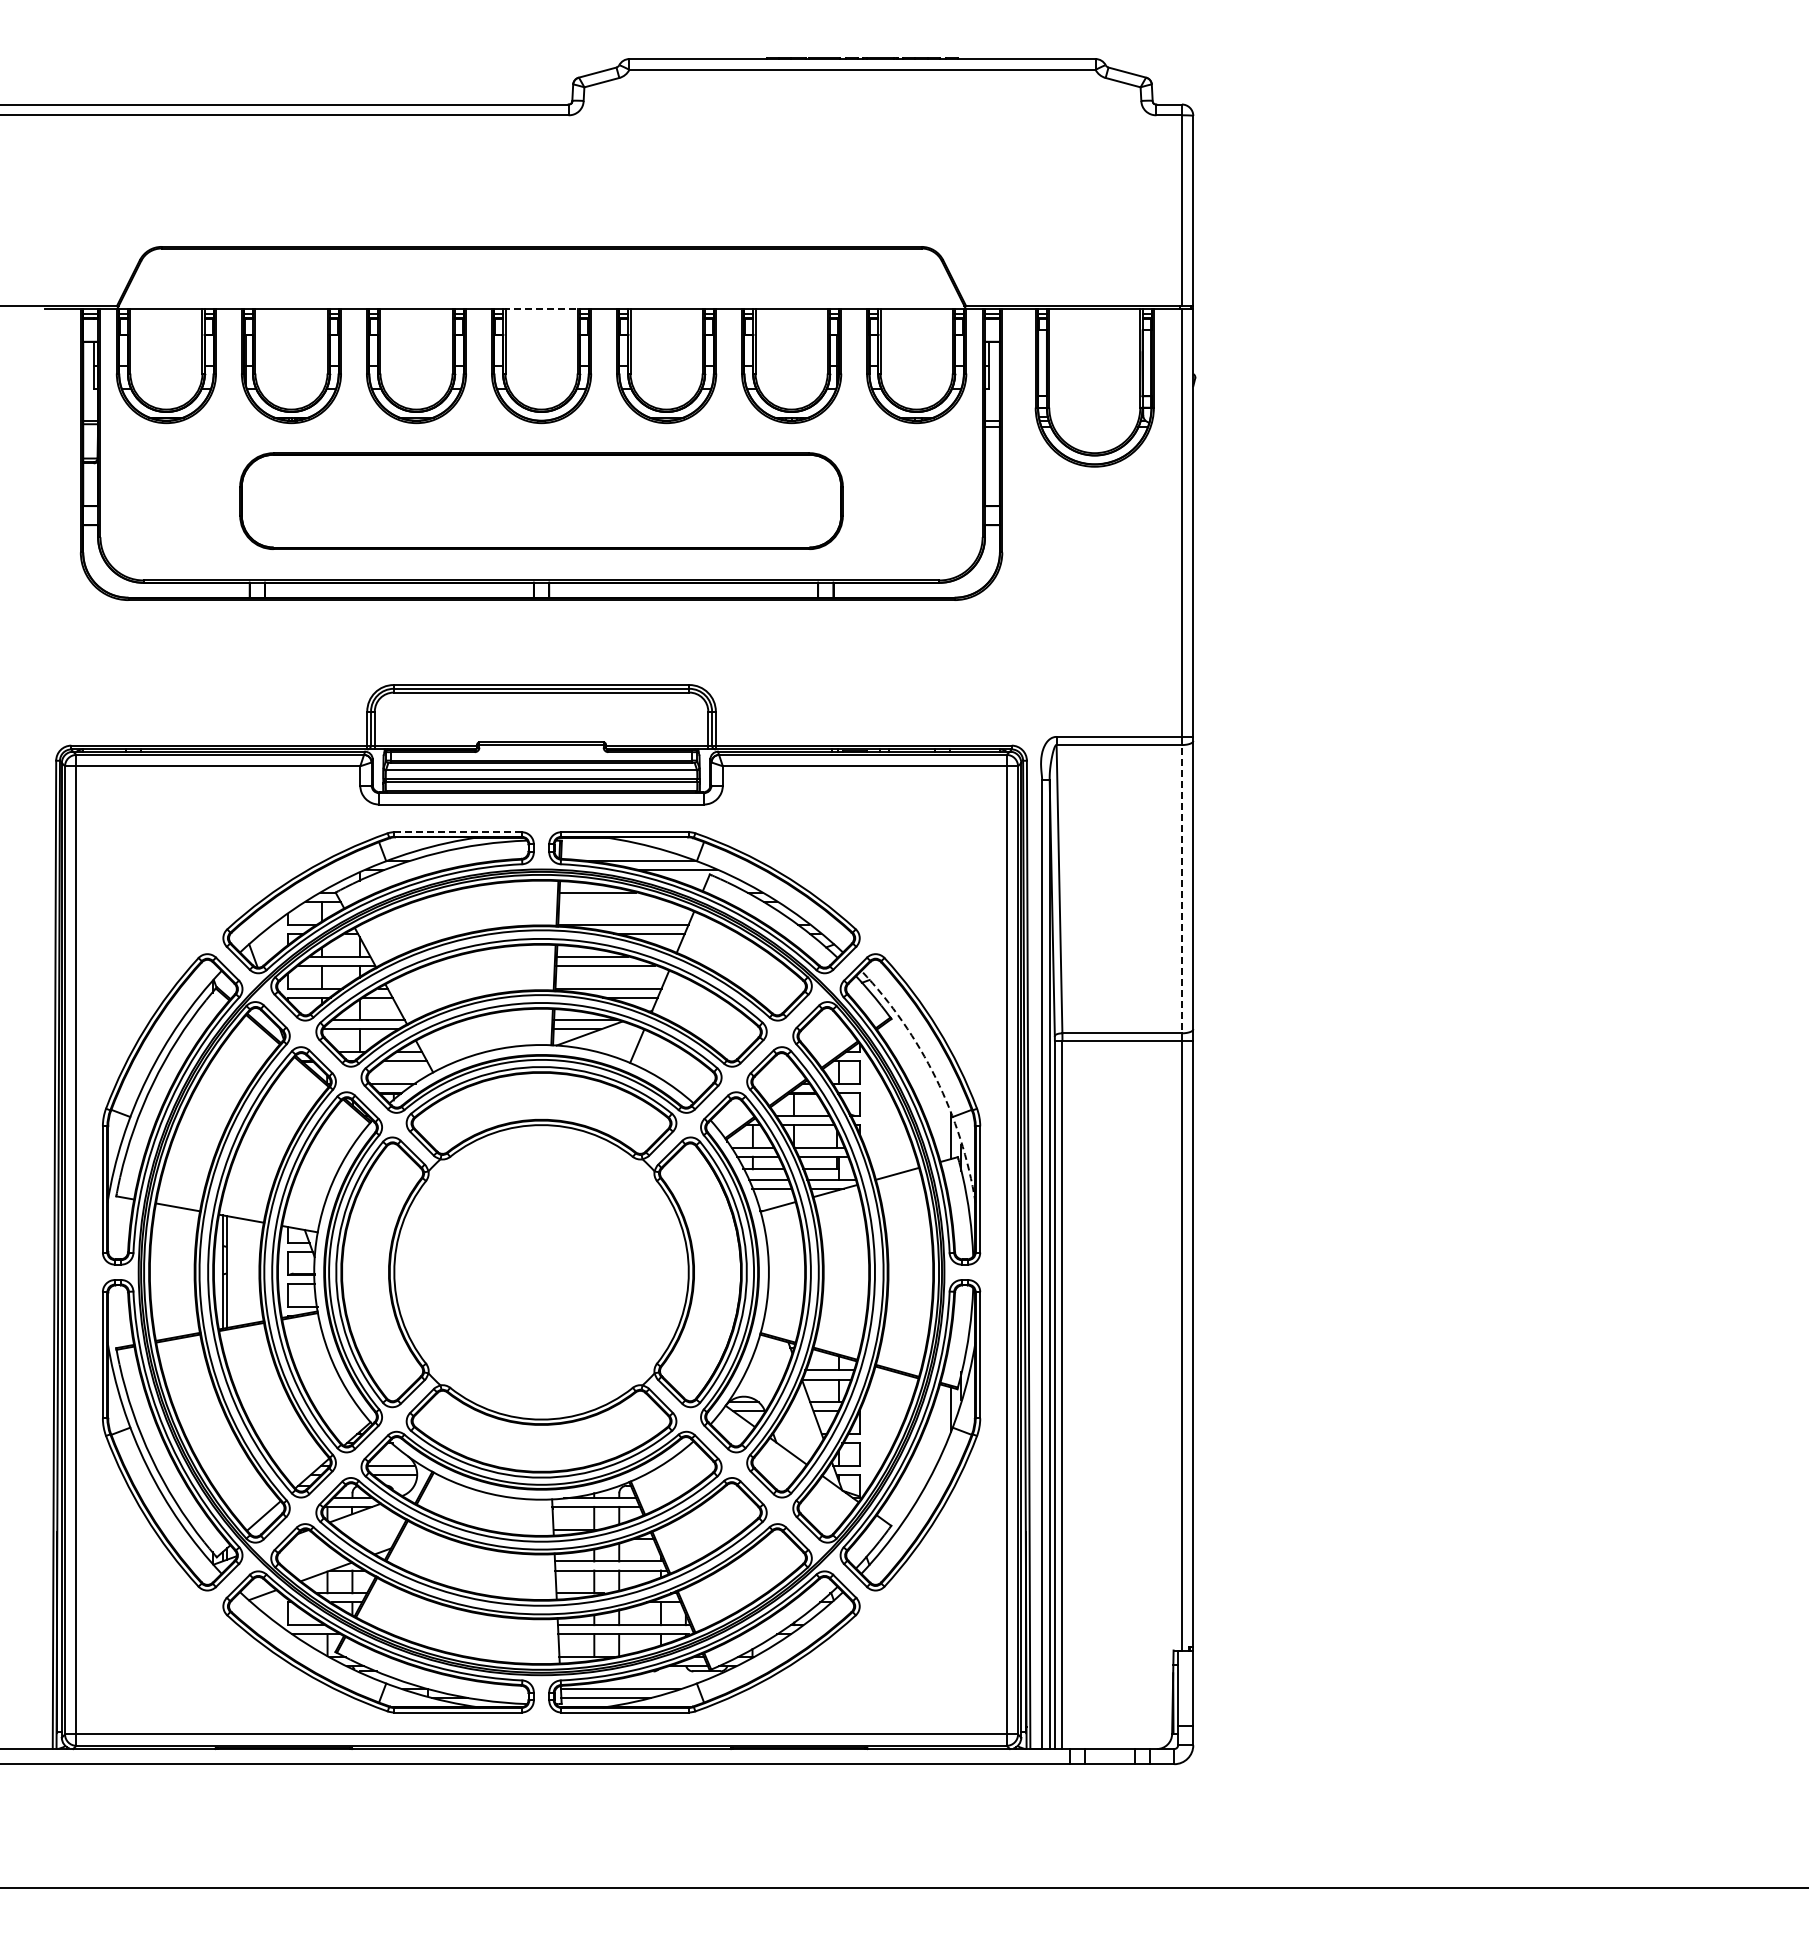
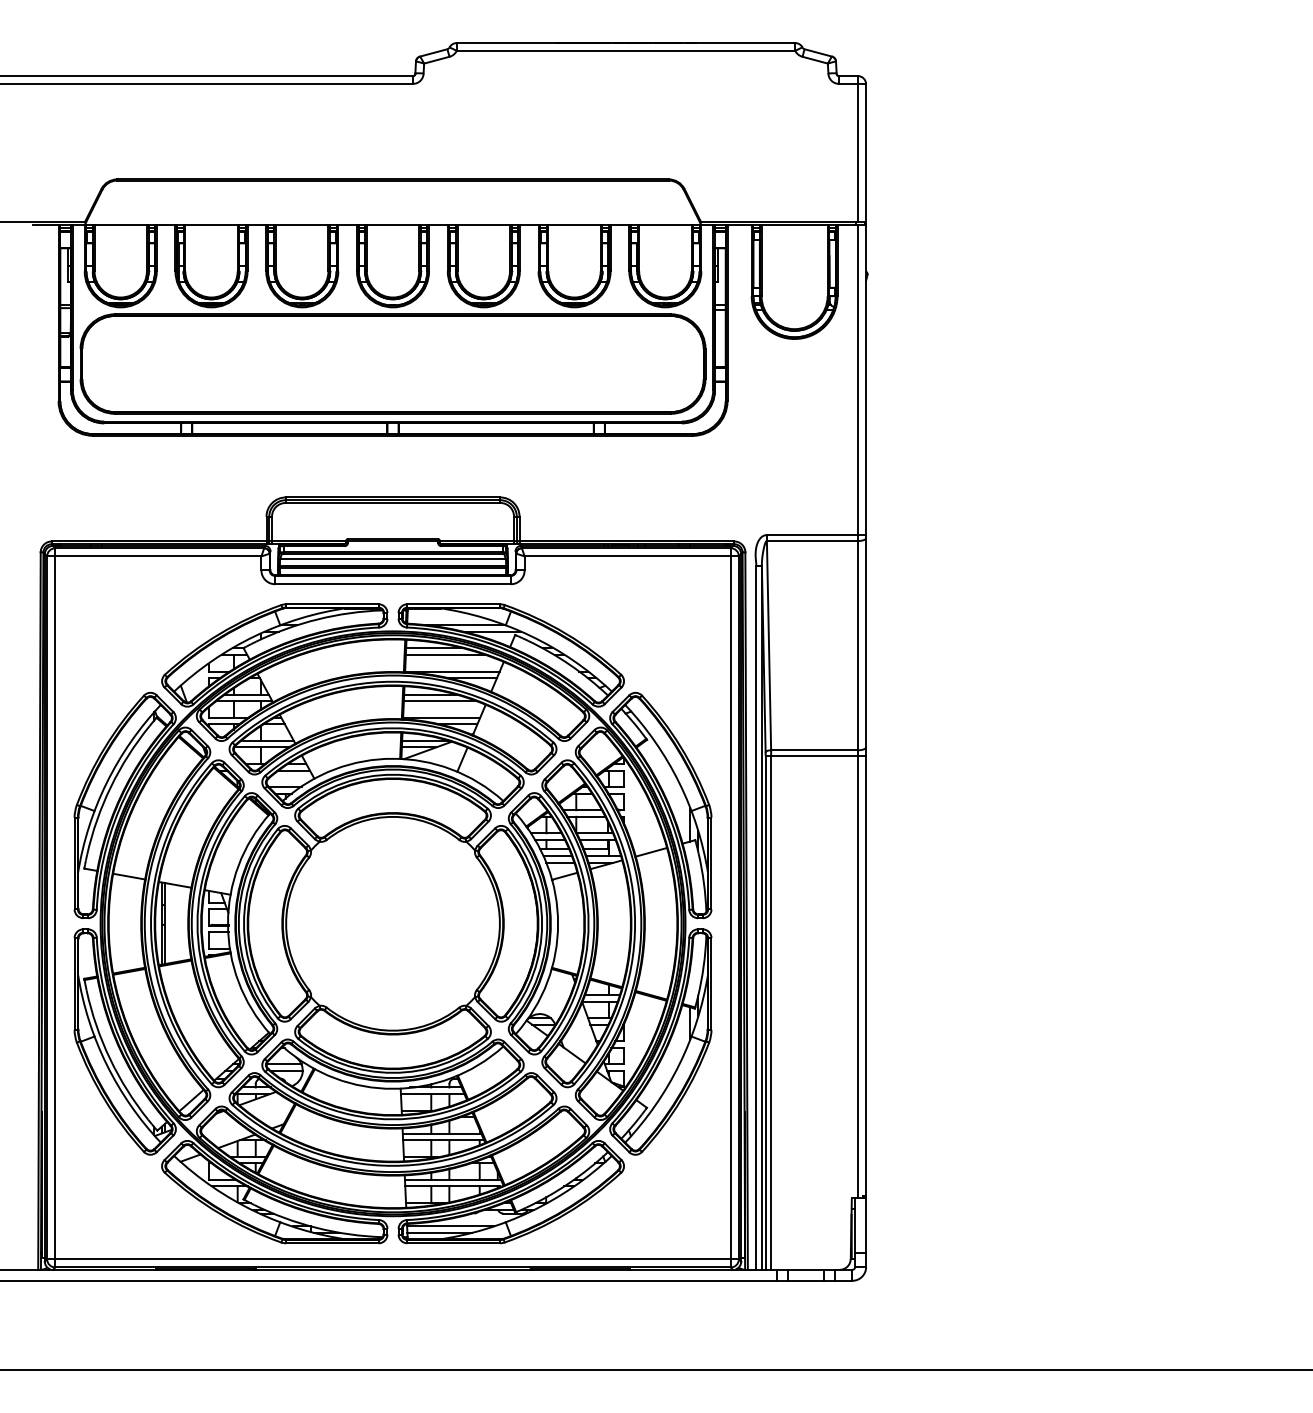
line: (542, 309) -> (393, 224), dashed -> solid
part: (541, 500) -> (392, 363), size x1.43
line: (458, 832) -> (332, 604), dashed -> solid
line: (1181, 889) -> (857, 645), dashed -> solid
line: (614, 902) -> (445, 655), added
arc: (935, 1078) -> (679, 783), dashed -> solid

